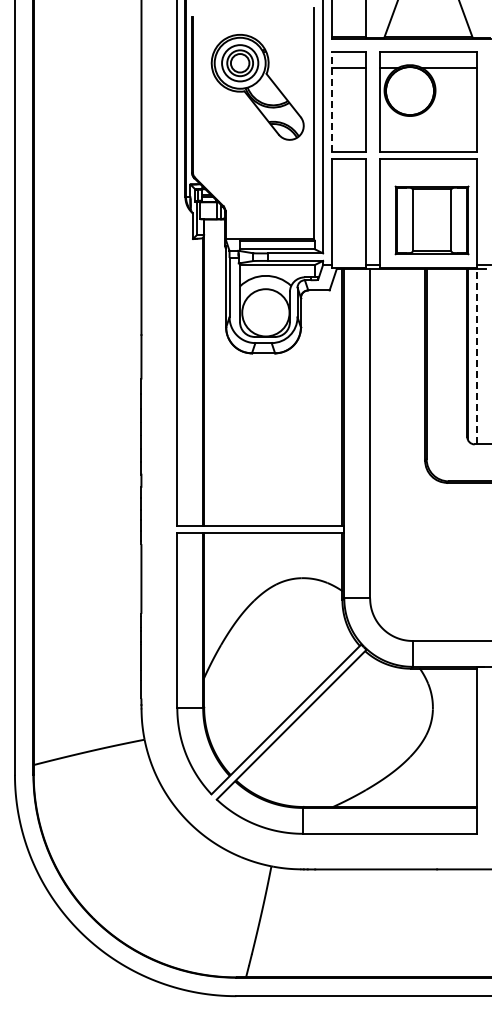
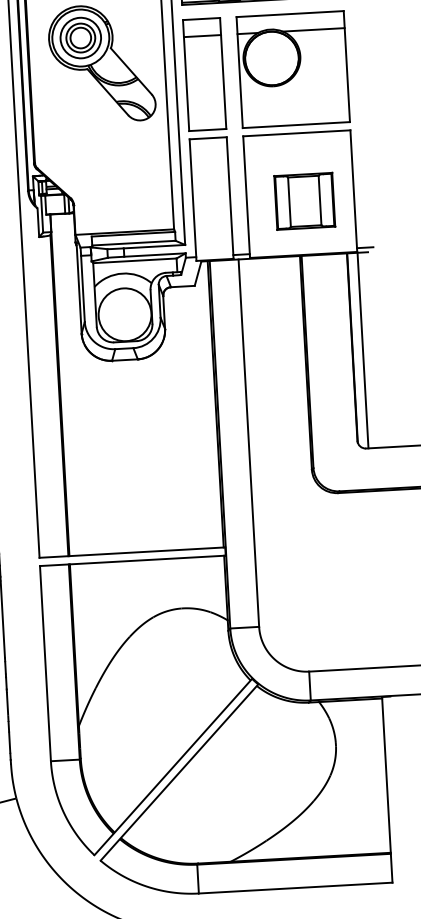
line: (332, 102) -> (186, 76), dashed -> solid
part: (432, 220) -> (305, 201), size x0.71
line: (476, 356) -> (362, 350), dashed -> solid

